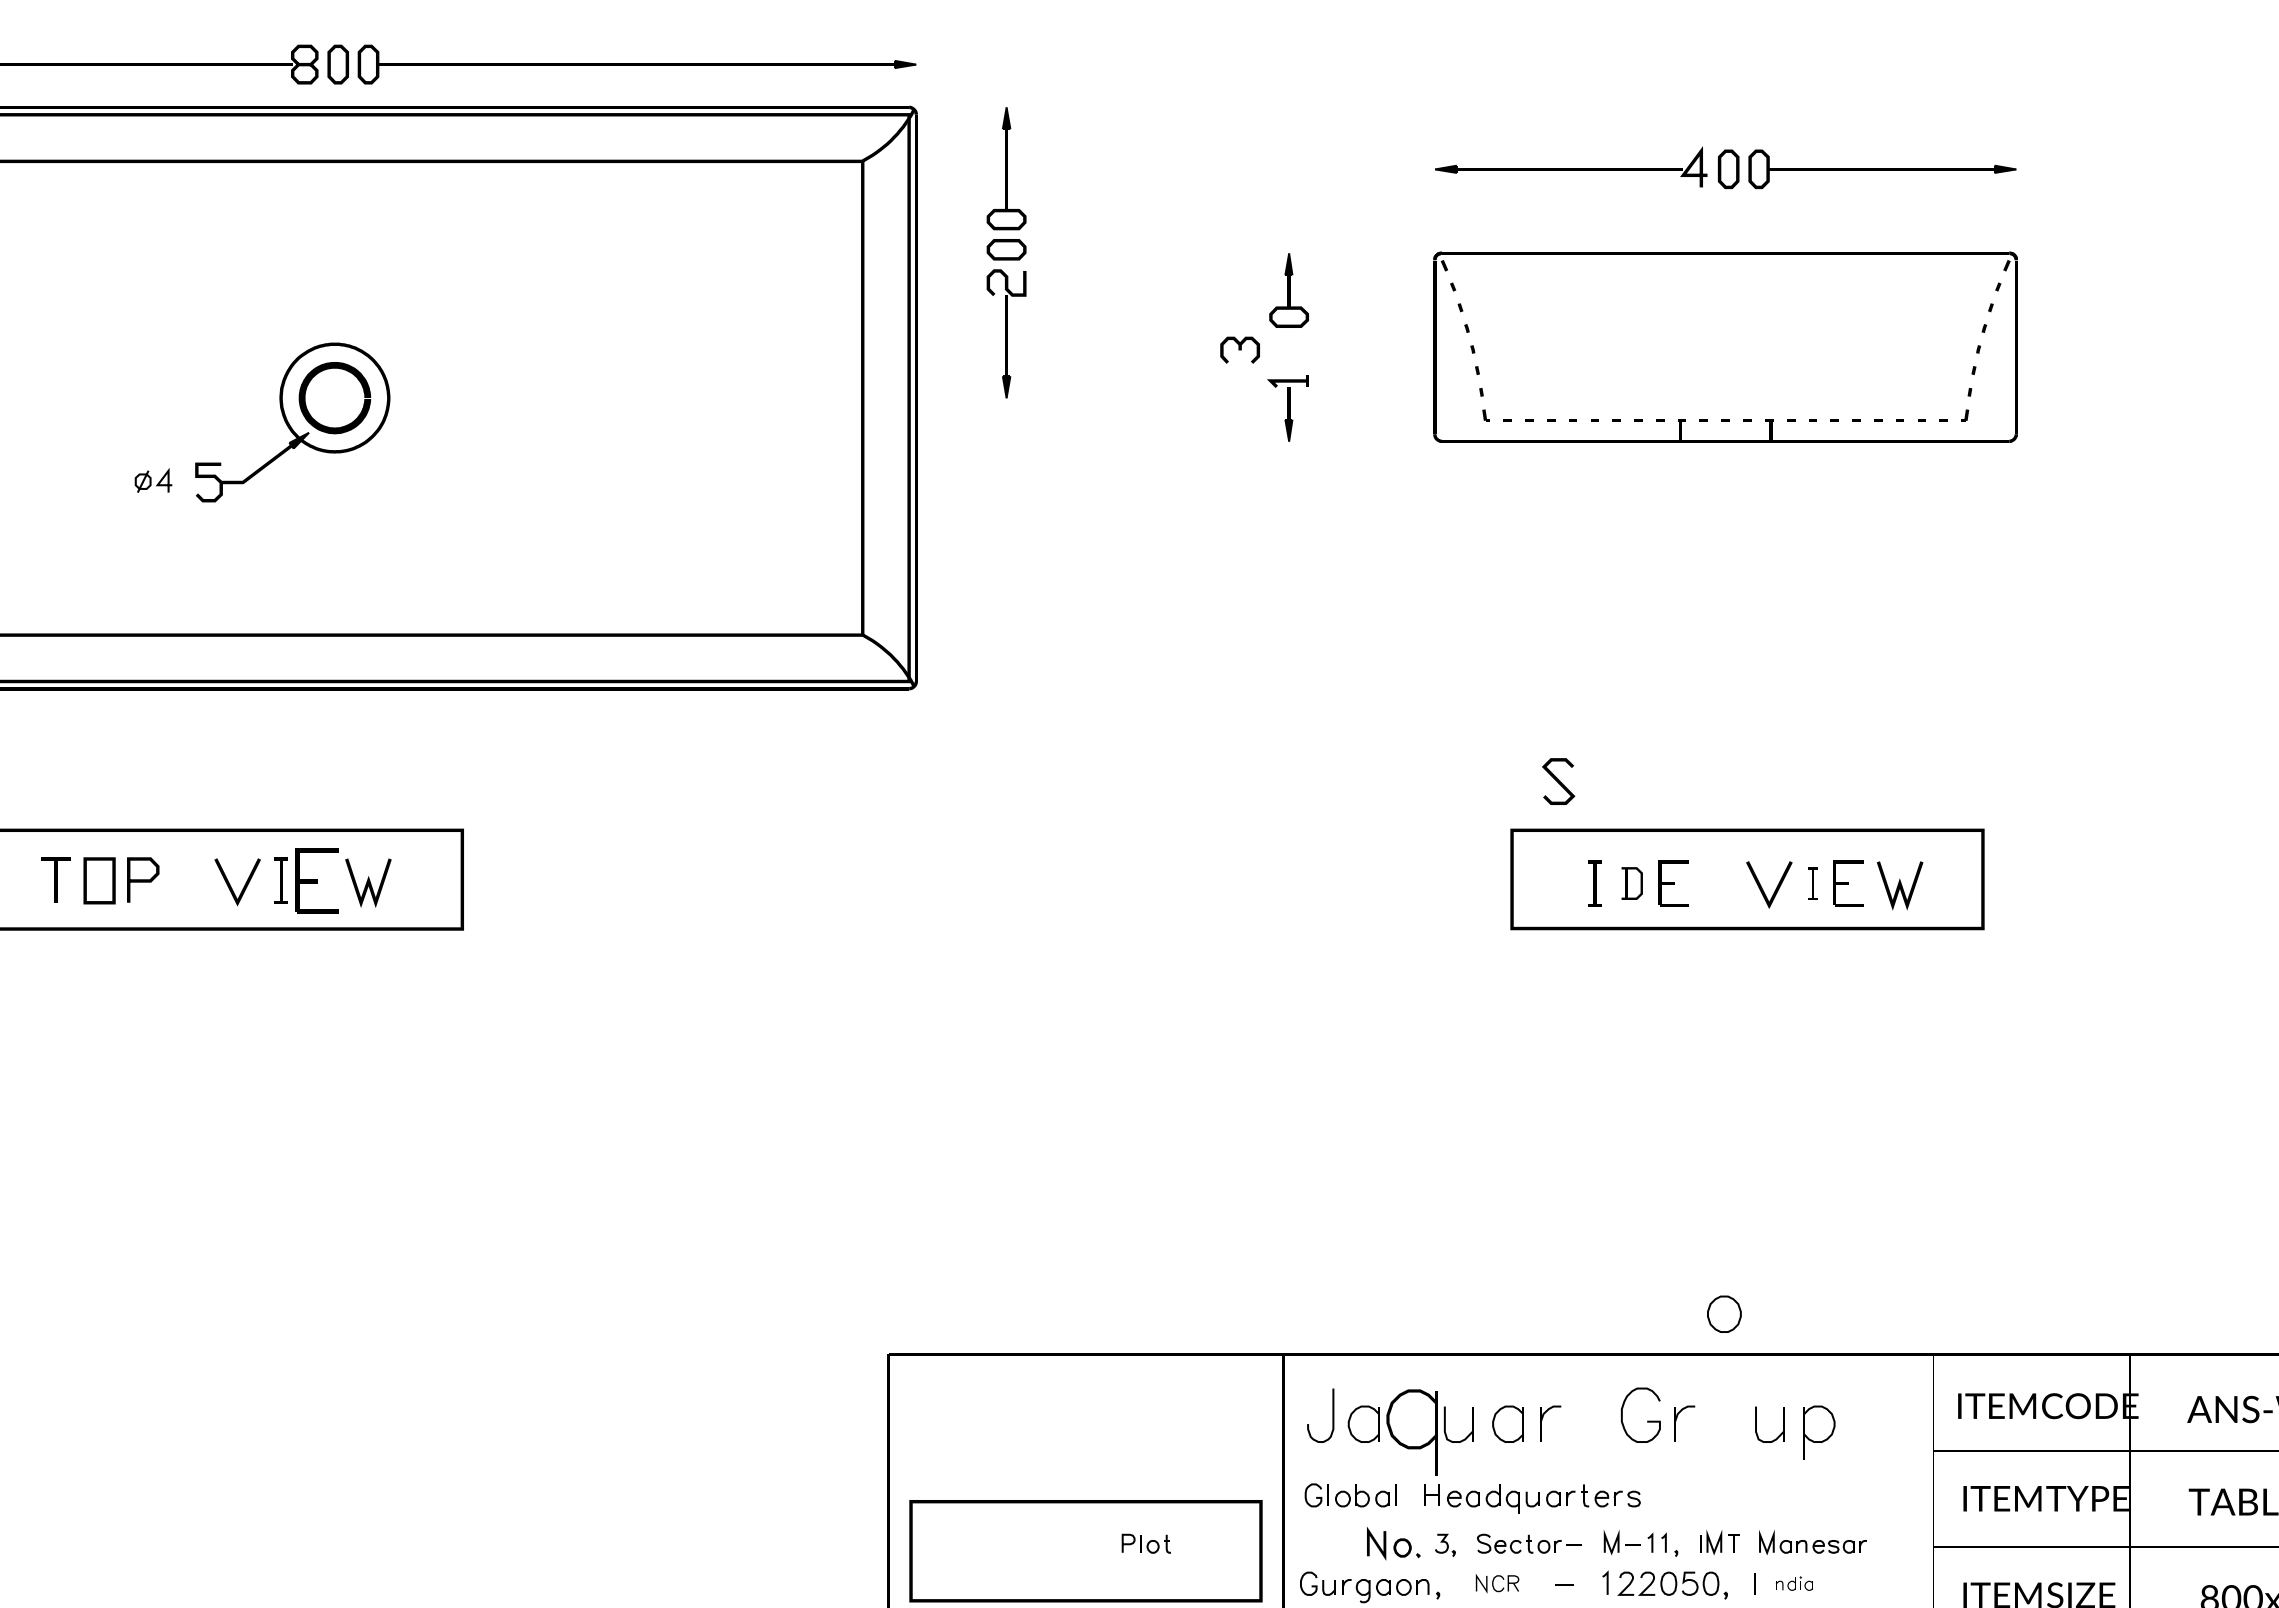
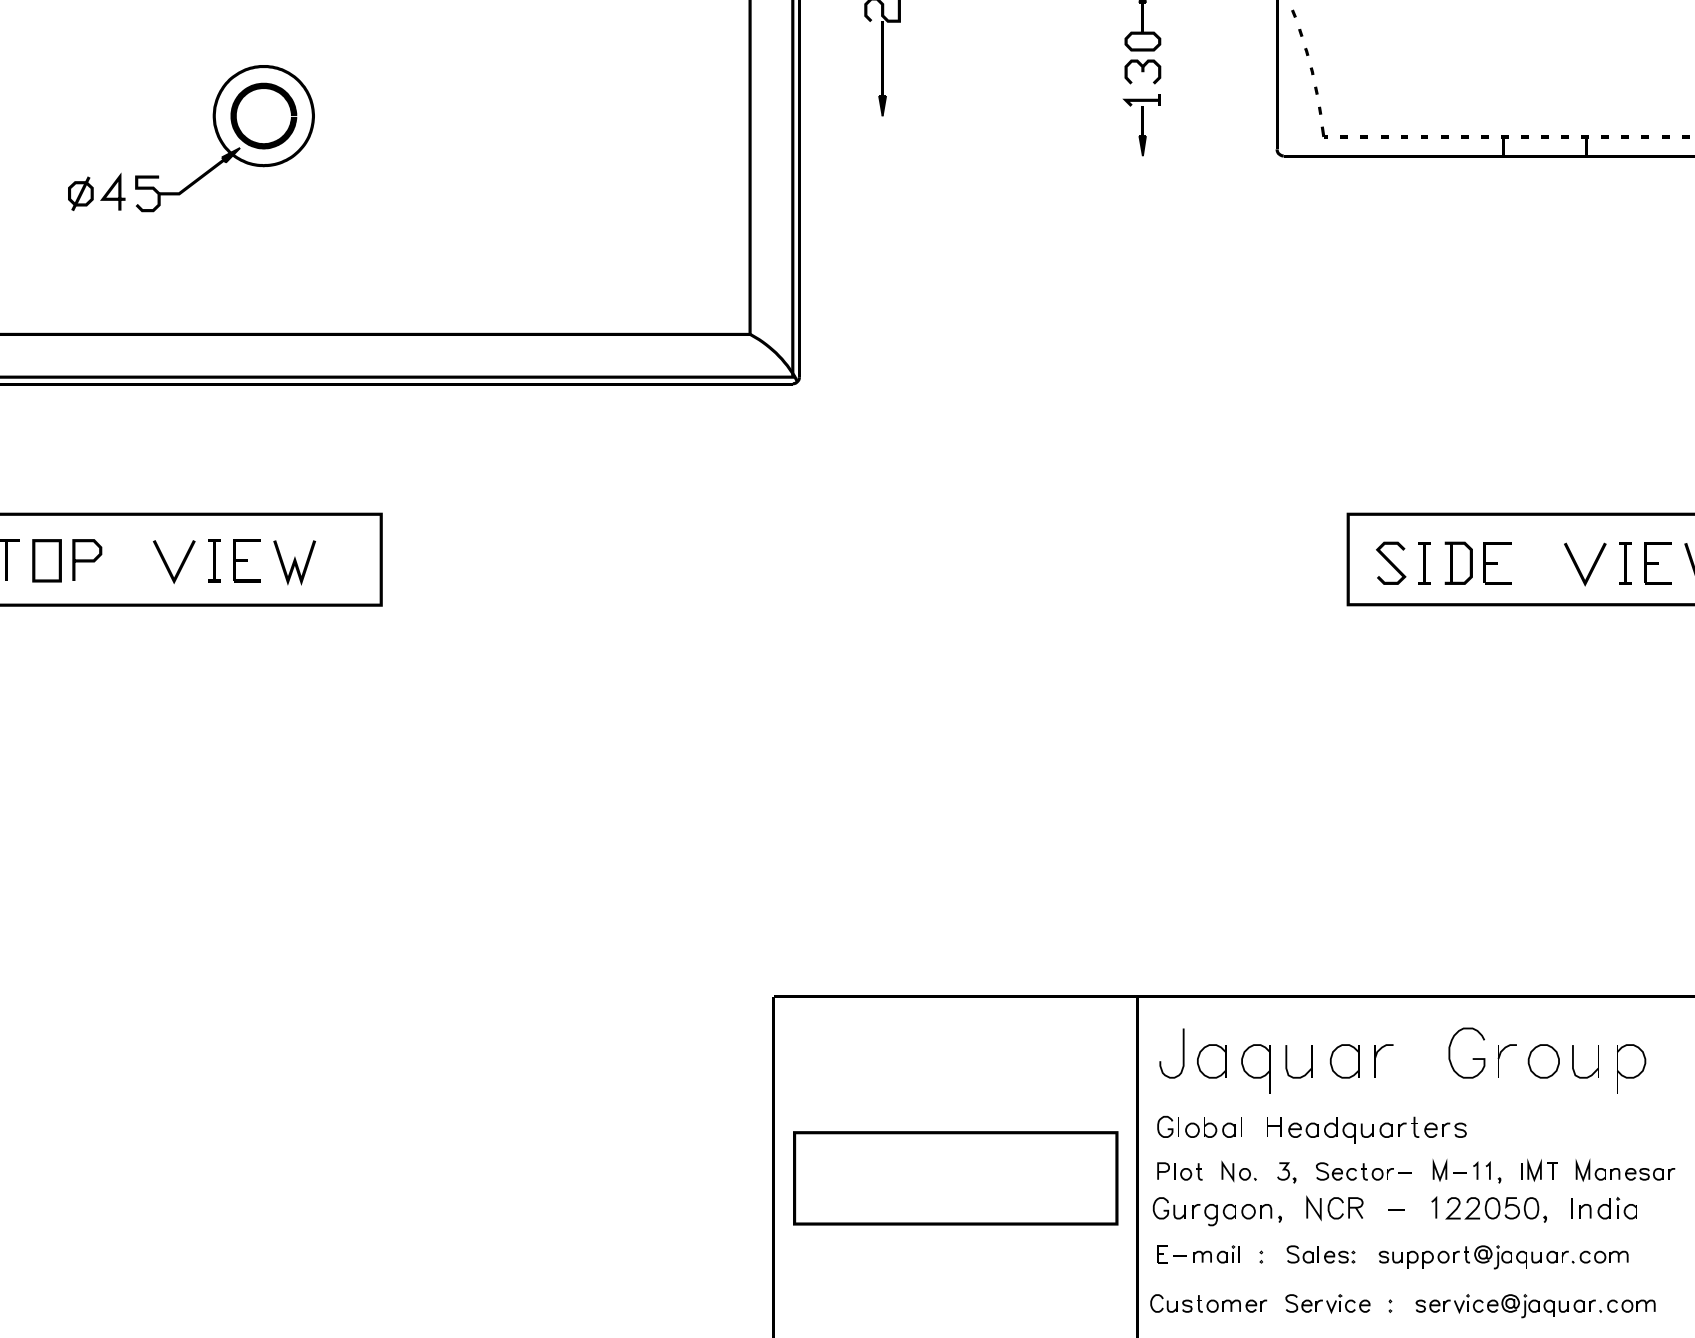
part: (1239, 349) -> (1142, 71), moved
part: (153, 480) -> (96, 192), size x1.67
curve: (1558, 781) -> (1391, 563), moved
part: (316, 880) -> (246, 560), size x0.71
part: (1632, 883) -> (1459, 563), size x1.43
part: (1812, 883) -> (1625, 563), size x1.43
part: (1724, 1313) -> (1543, 1060), moved
part: (1411, 1432) -> (1255, 1068), size x0.62
part: (1145, 1543) -> (1179, 1171), moved
part: (1393, 1543) -> (1239, 1171), size x0.71
part: (1497, 1583) -> (1334, 1208), size x1.43
part: (1794, 1583) -> (1608, 1208), size x1.67

